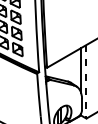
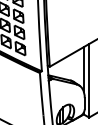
line: (86, 81) -> (89, 80), dashed -> solid

